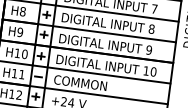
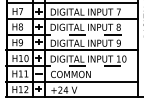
line: (108, 33) -> (86, 34), solid -> dashed
line: (102, 75) -> (86, 66), solid -> dashed

